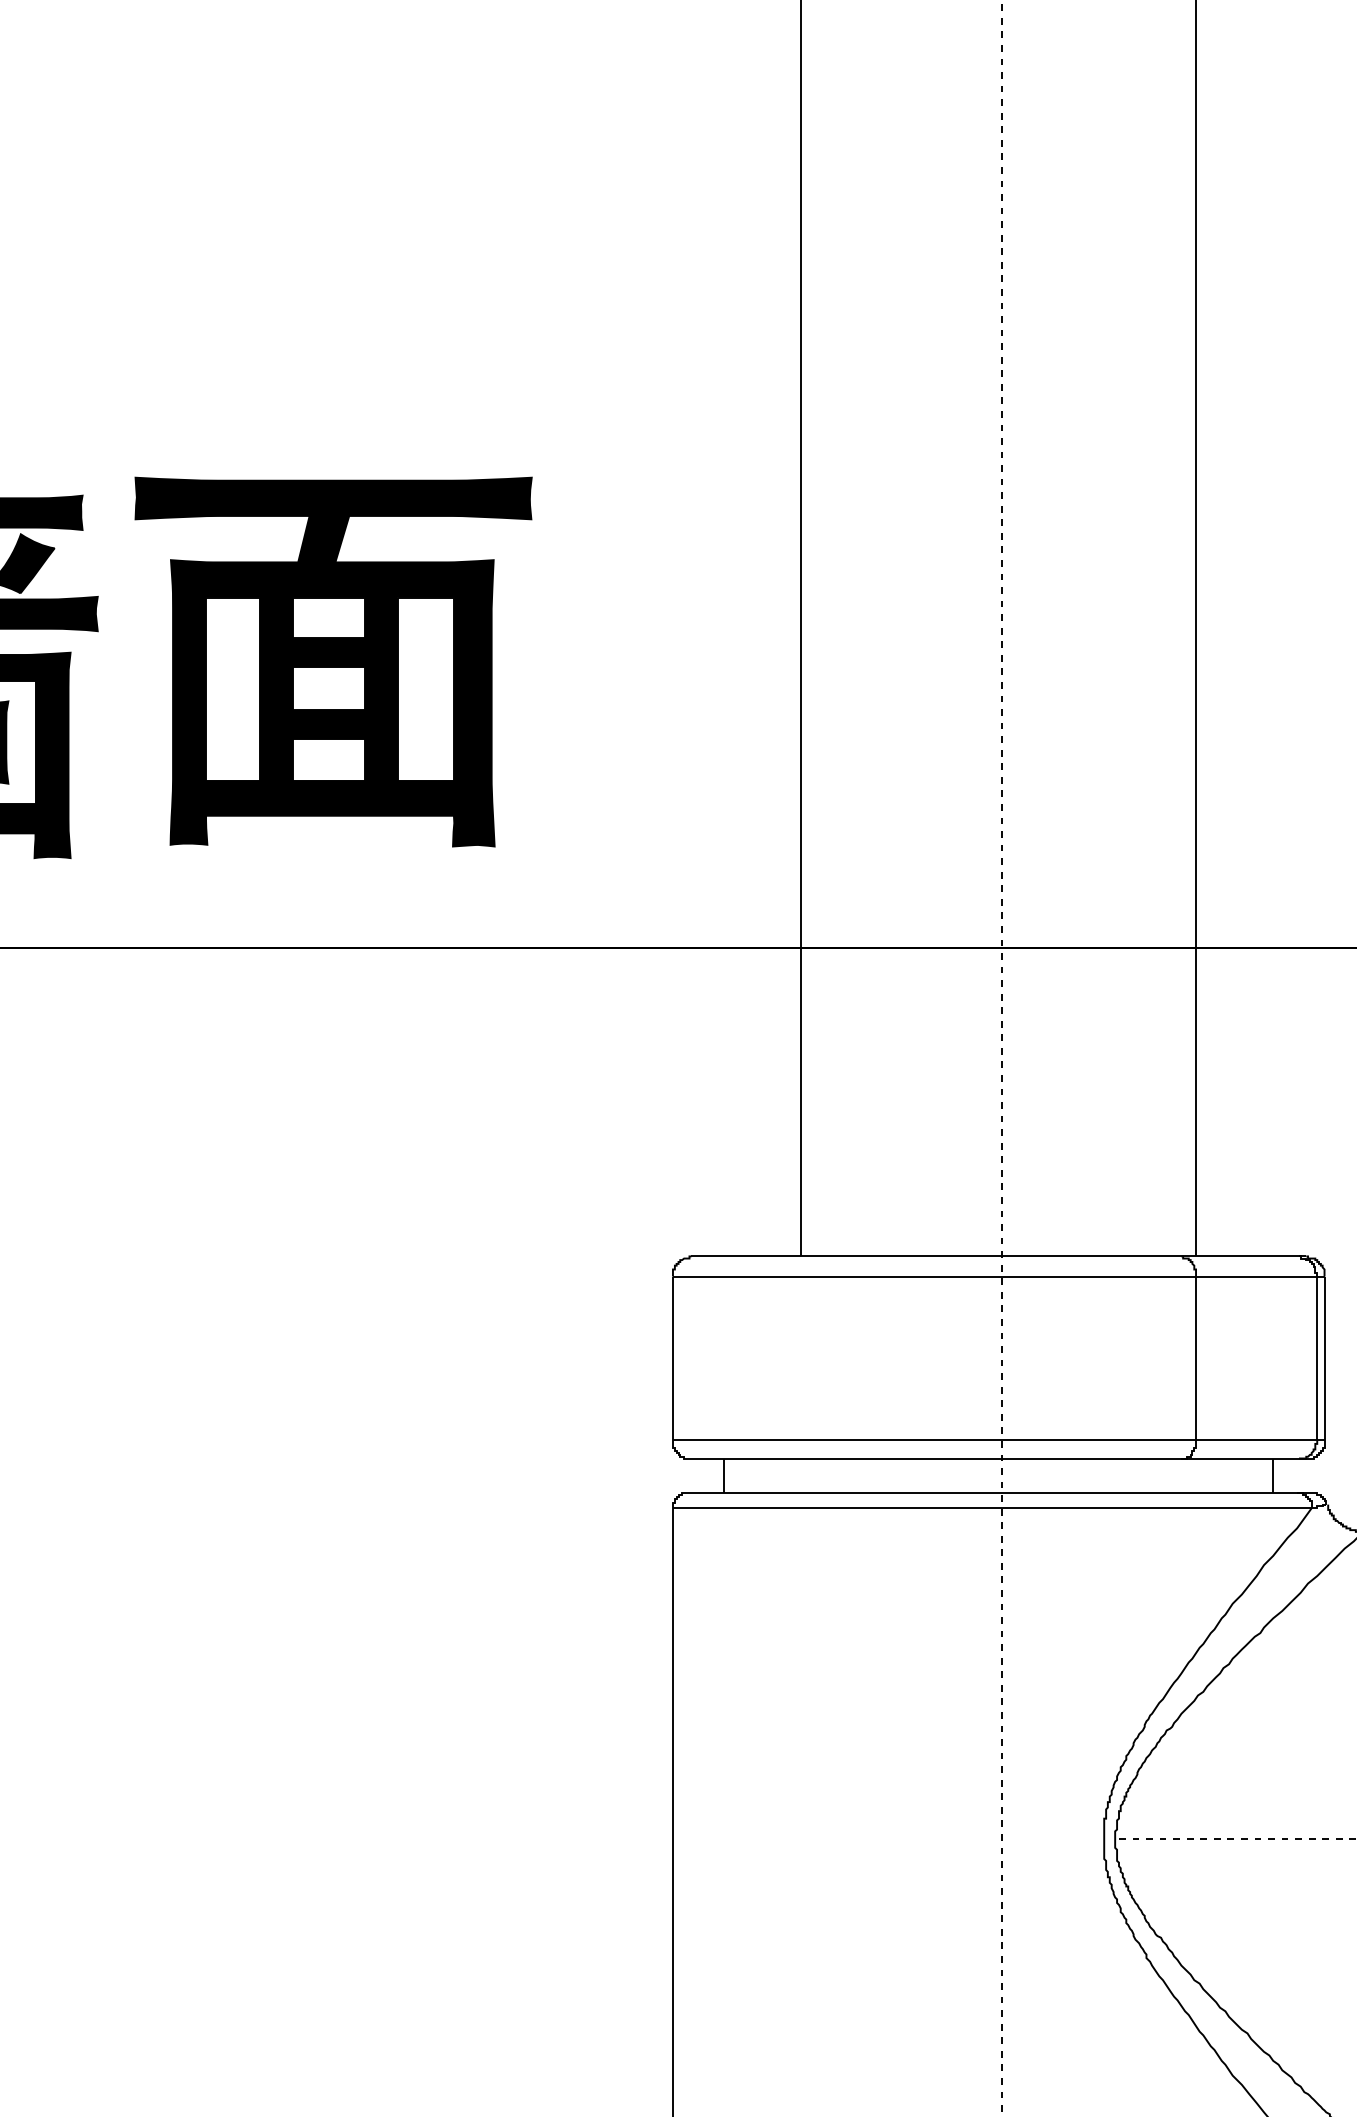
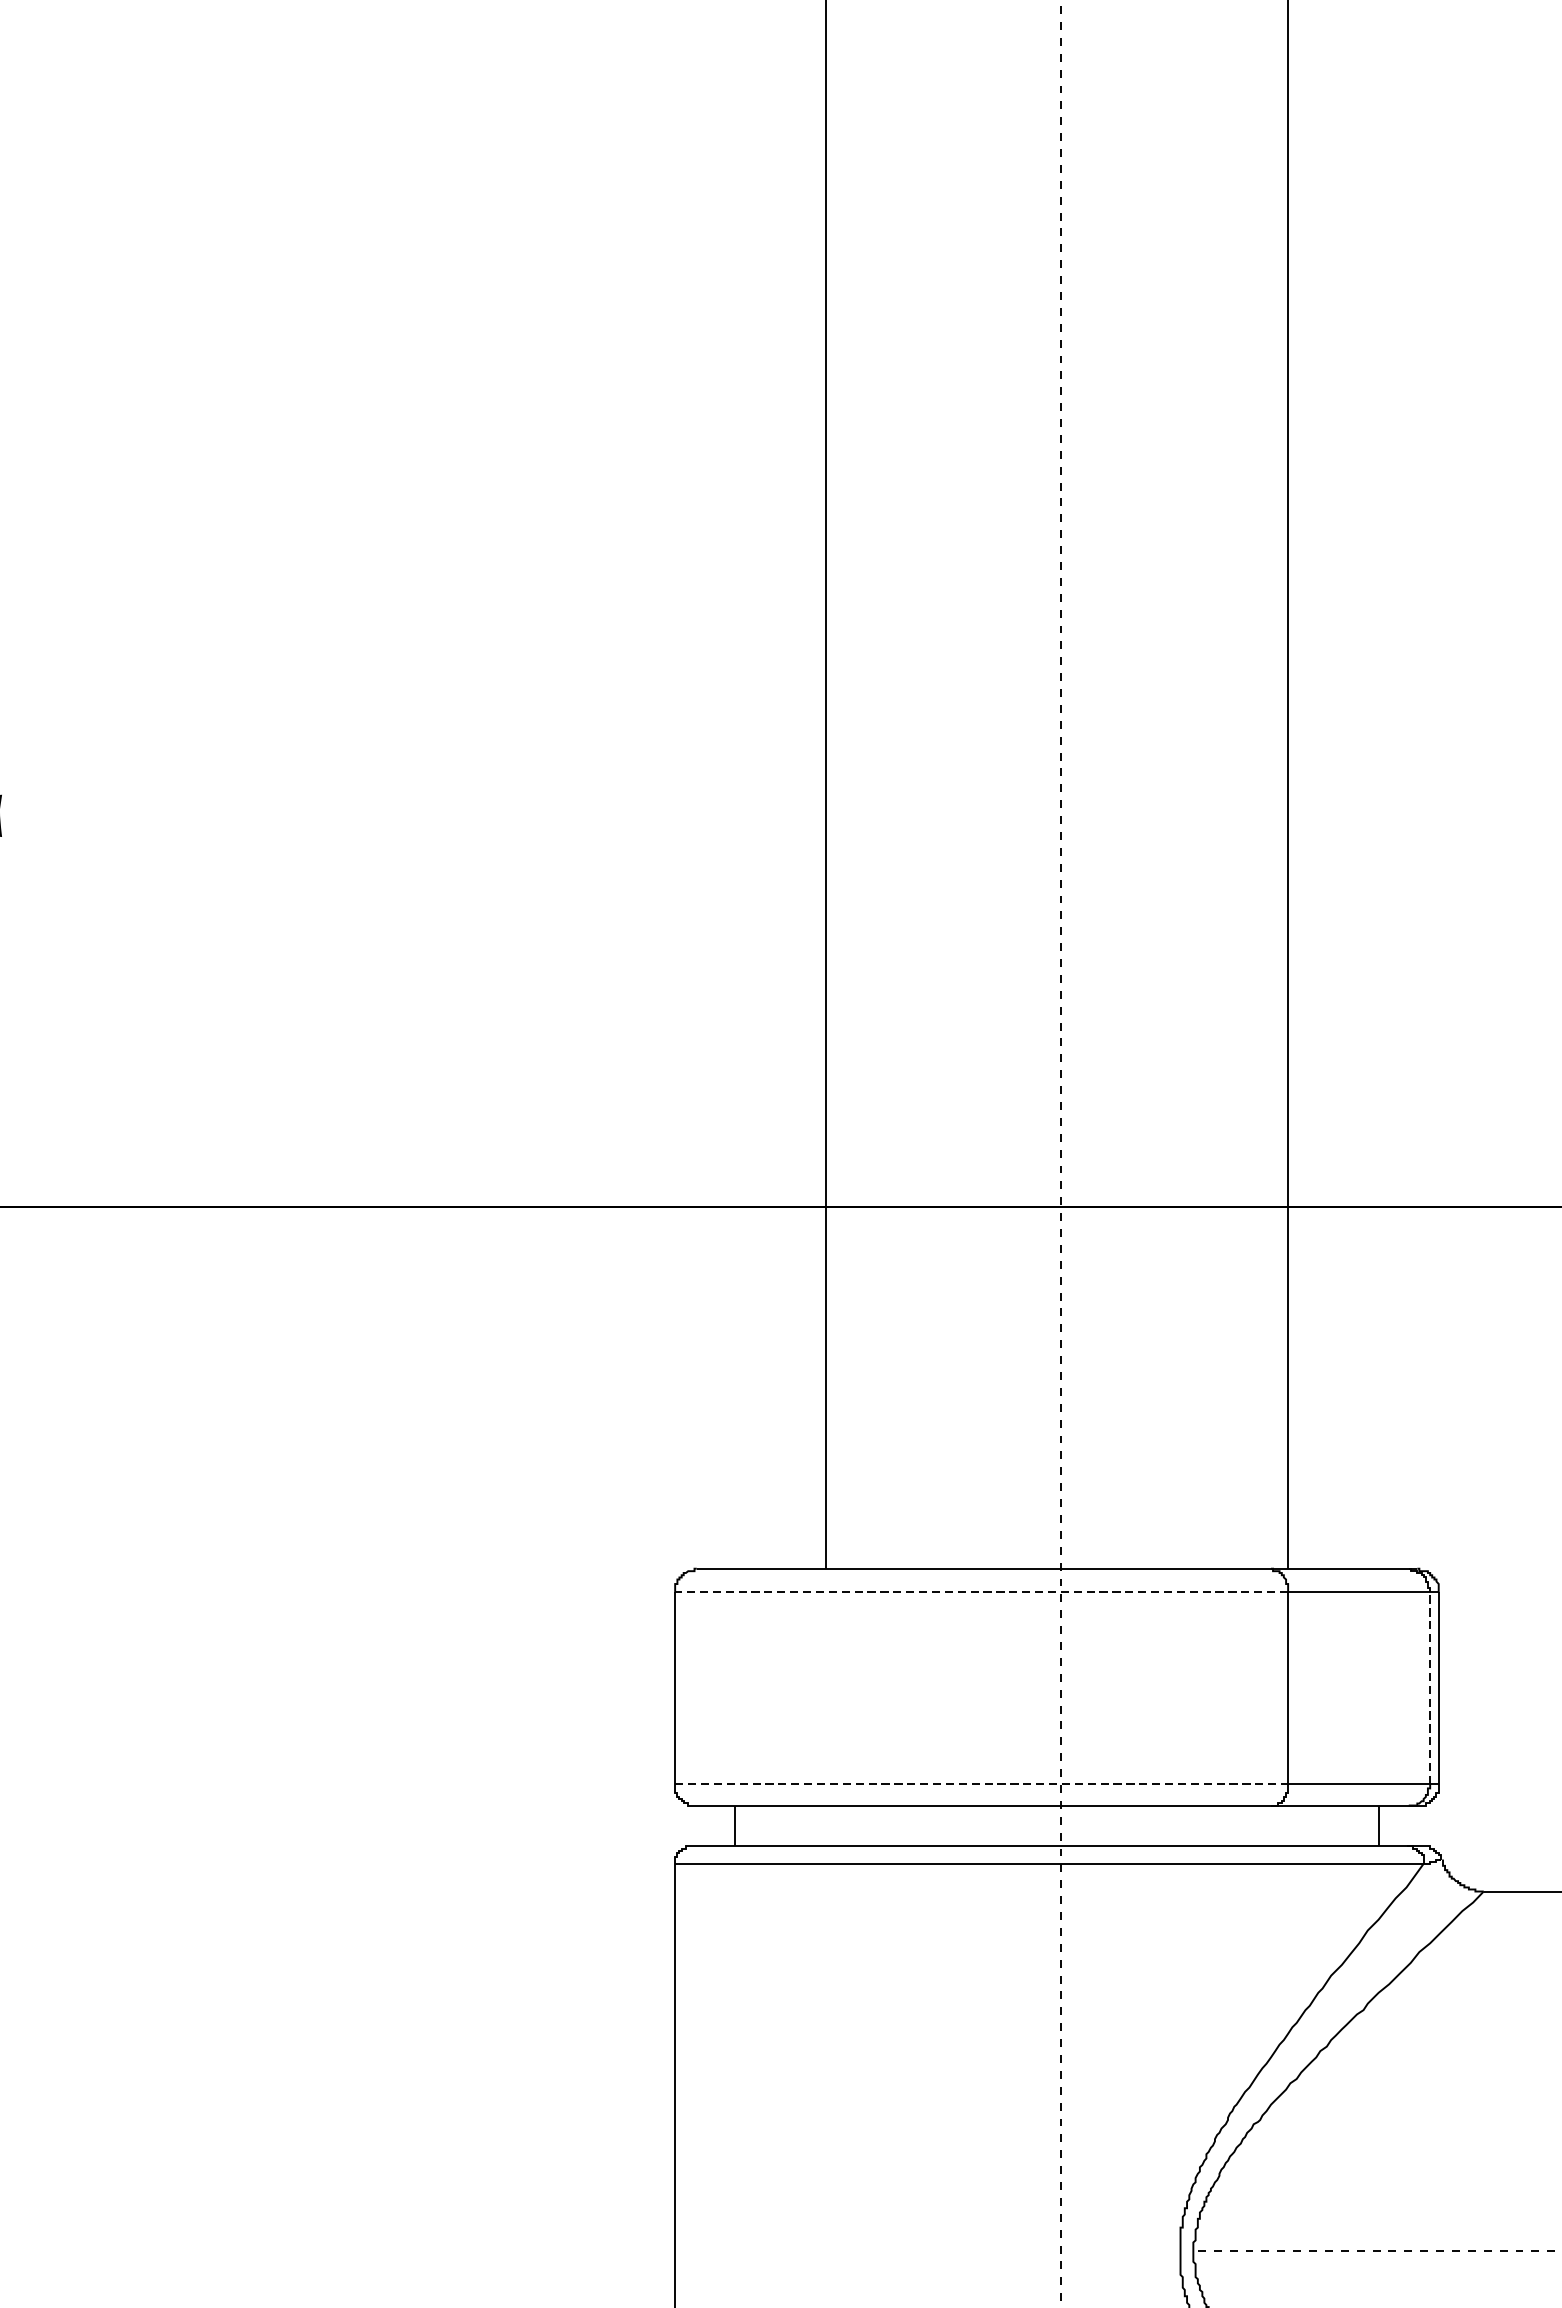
part: (333, 661) -> (277, 871), removed
line: (934, 1276) -> (981, 1592), solid -> dashed
line: (1317, 1358) -> (1430, 1688), solid -> dashed
line: (934, 1440) -> (981, 1784), solid -> dashed

